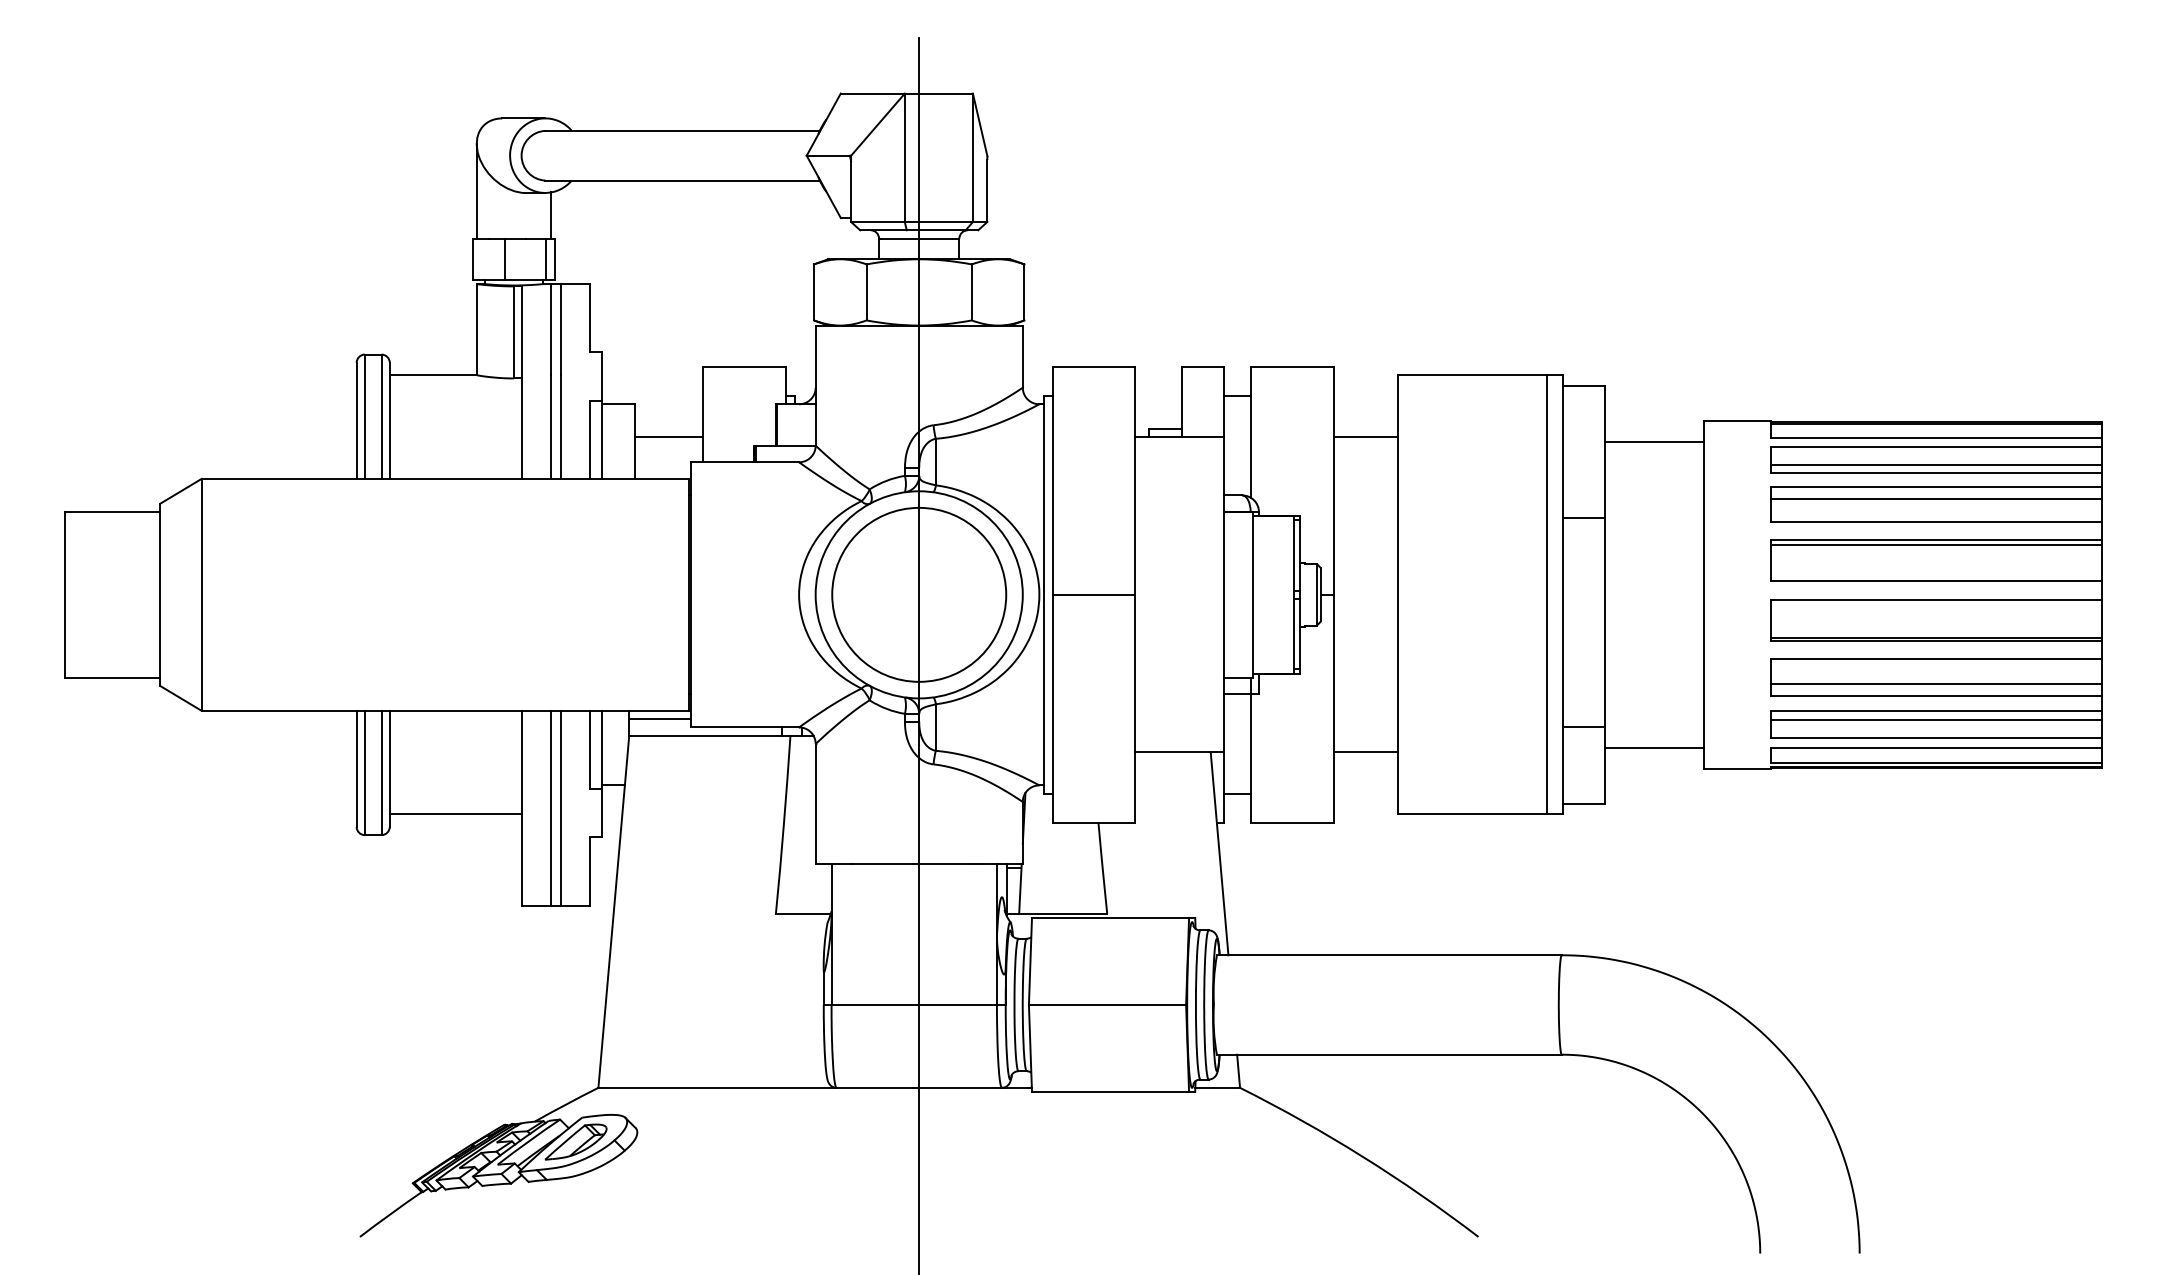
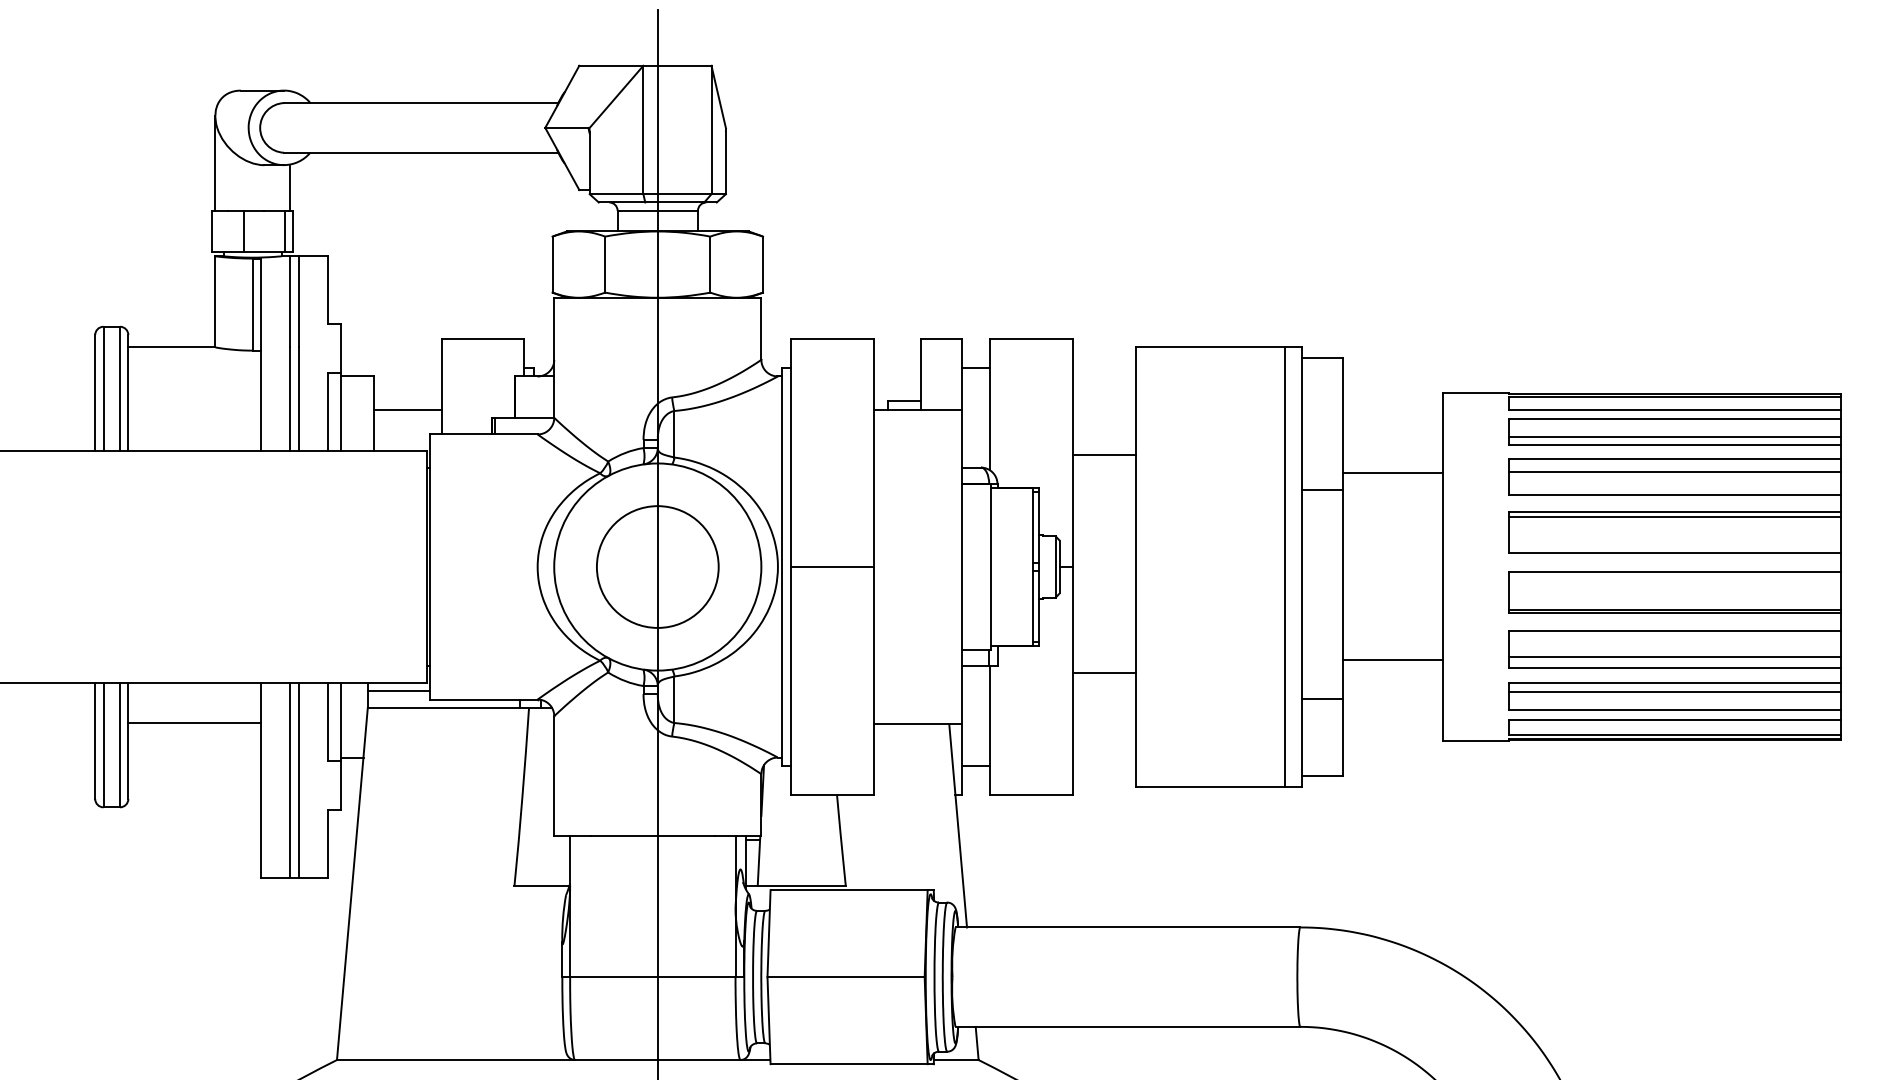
line: (1365, 437) -> (1104, 454), moved
line: (1654, 441) -> (1393, 472), moved
circle: (919, 594) -> (658, 566), size x0.7
line: (1654, 748) -> (1393, 660), moved
line: (1365, 752) -> (1104, 673), moved
line: (455, 814) -> (194, 722), moved

